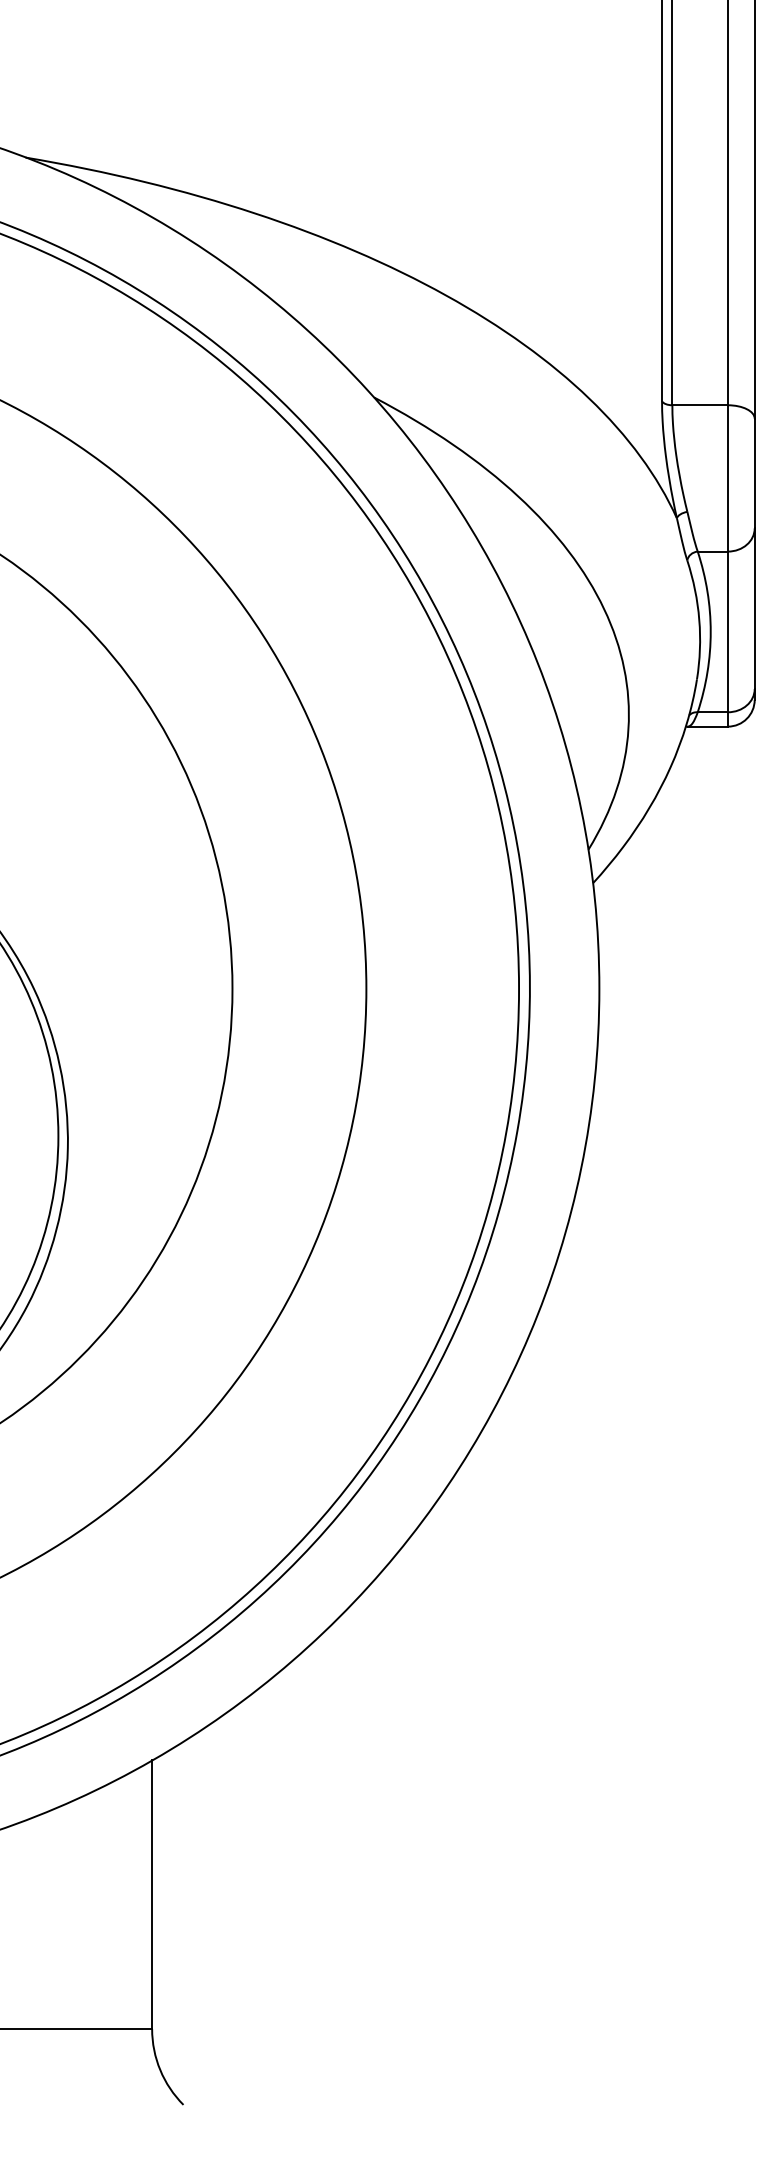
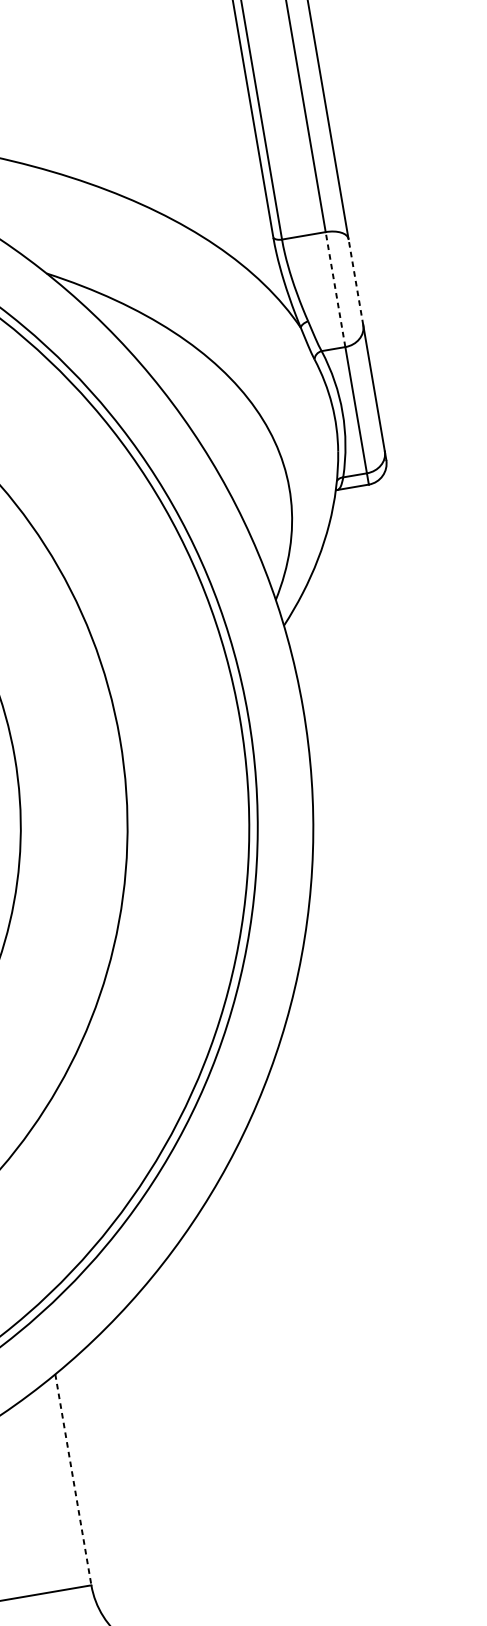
line: (754, 473) -> (355, 282), solid -> dashed
line: (727, 477) -> (335, 288), solid -> dashed
line: (152, 1895) -> (73, 1480), solid -> dashed

